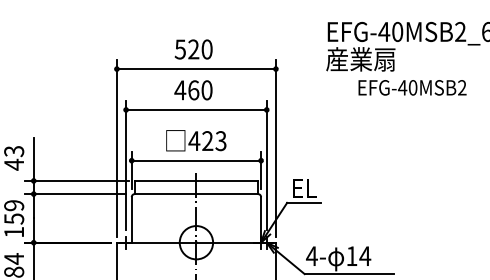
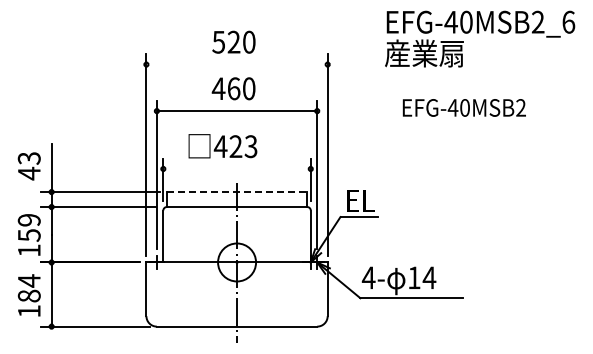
line: (196, 69) -> (237, 64), removed
text: (411, 87) -> (463, 107), moved
text: (195, 140) -> (222, 146), moved
line: (196, 160) -> (237, 168), removed
line: (196, 181) -> (237, 192), solid -> dashed

